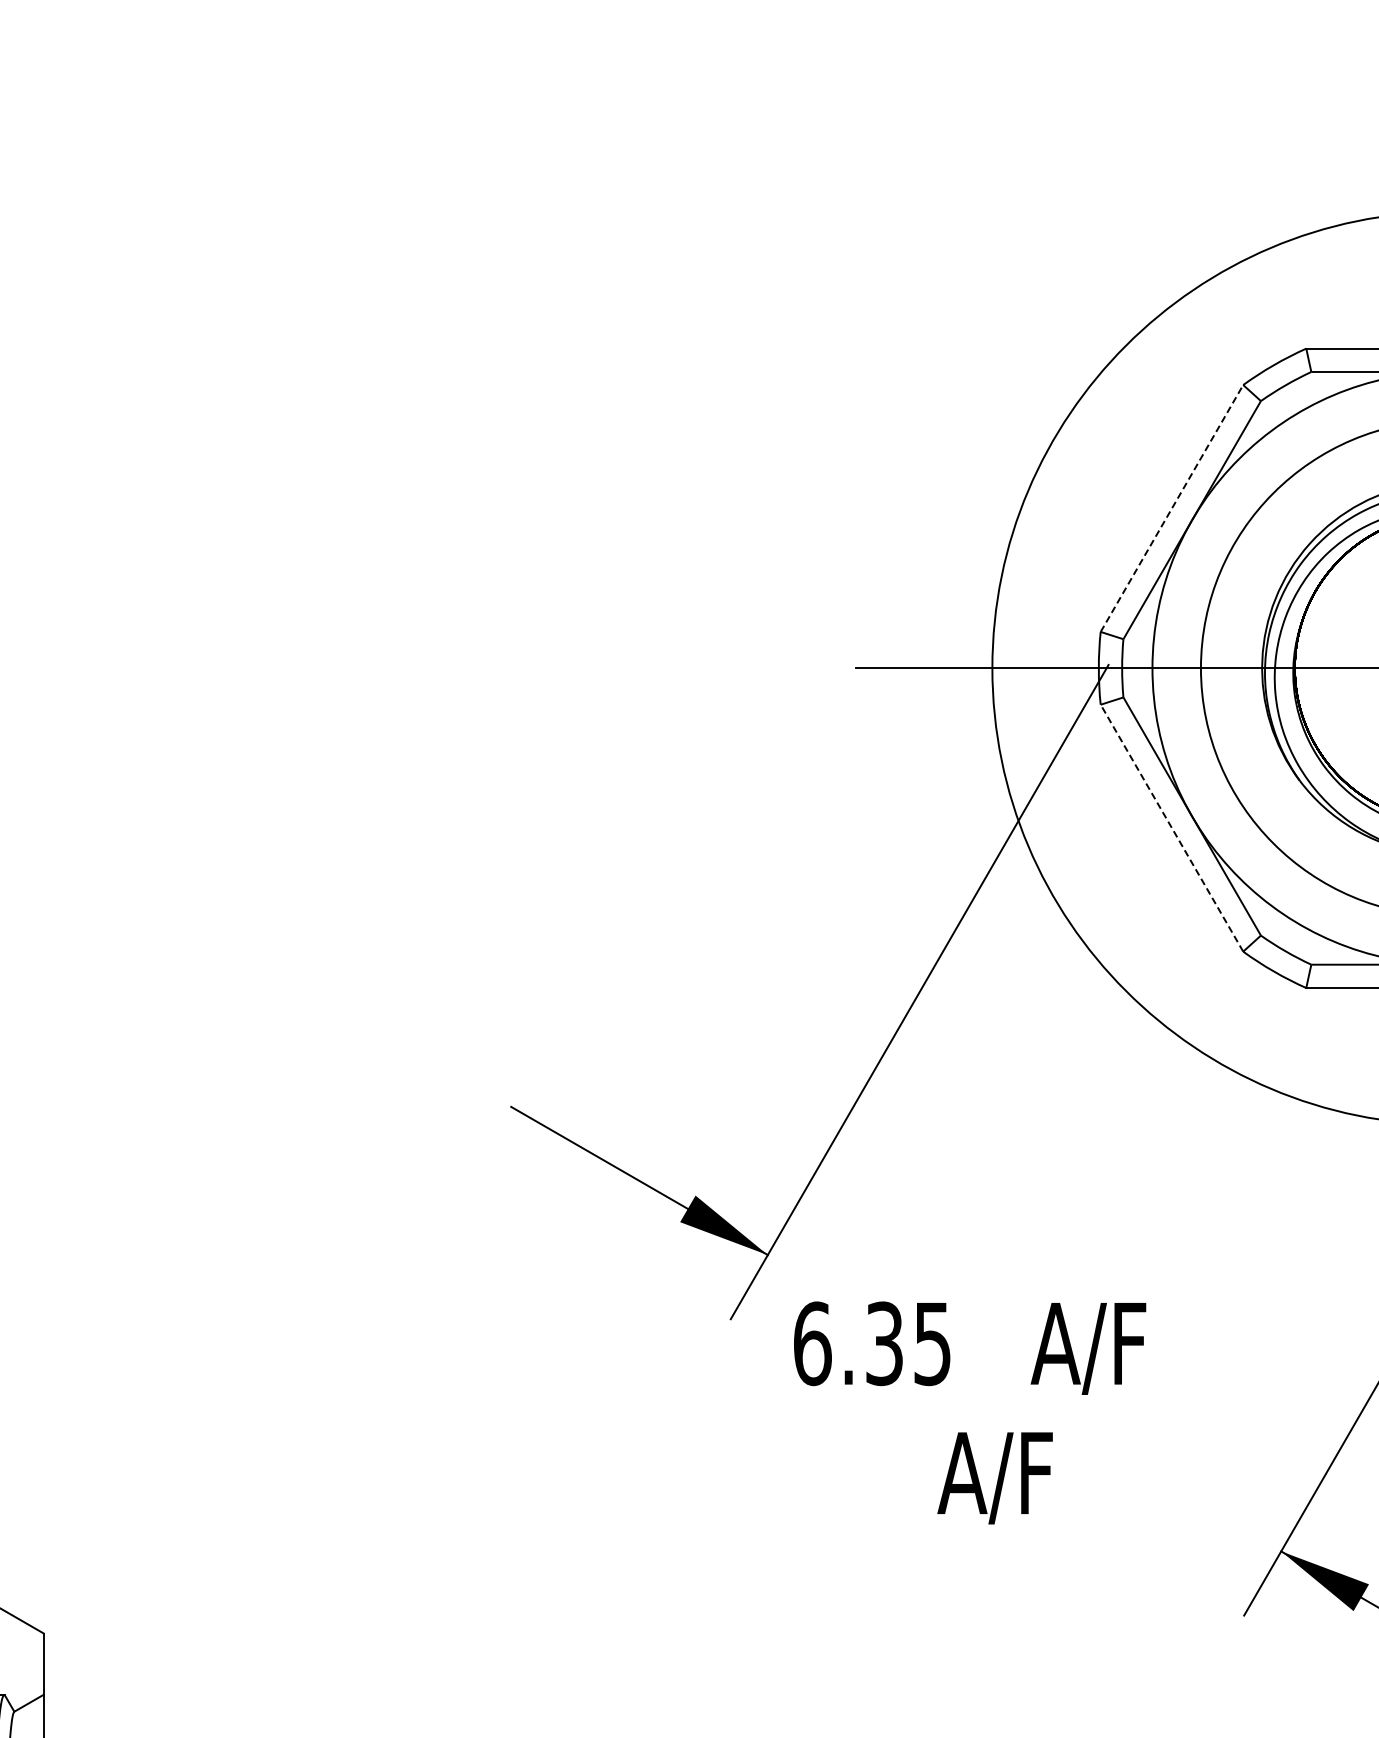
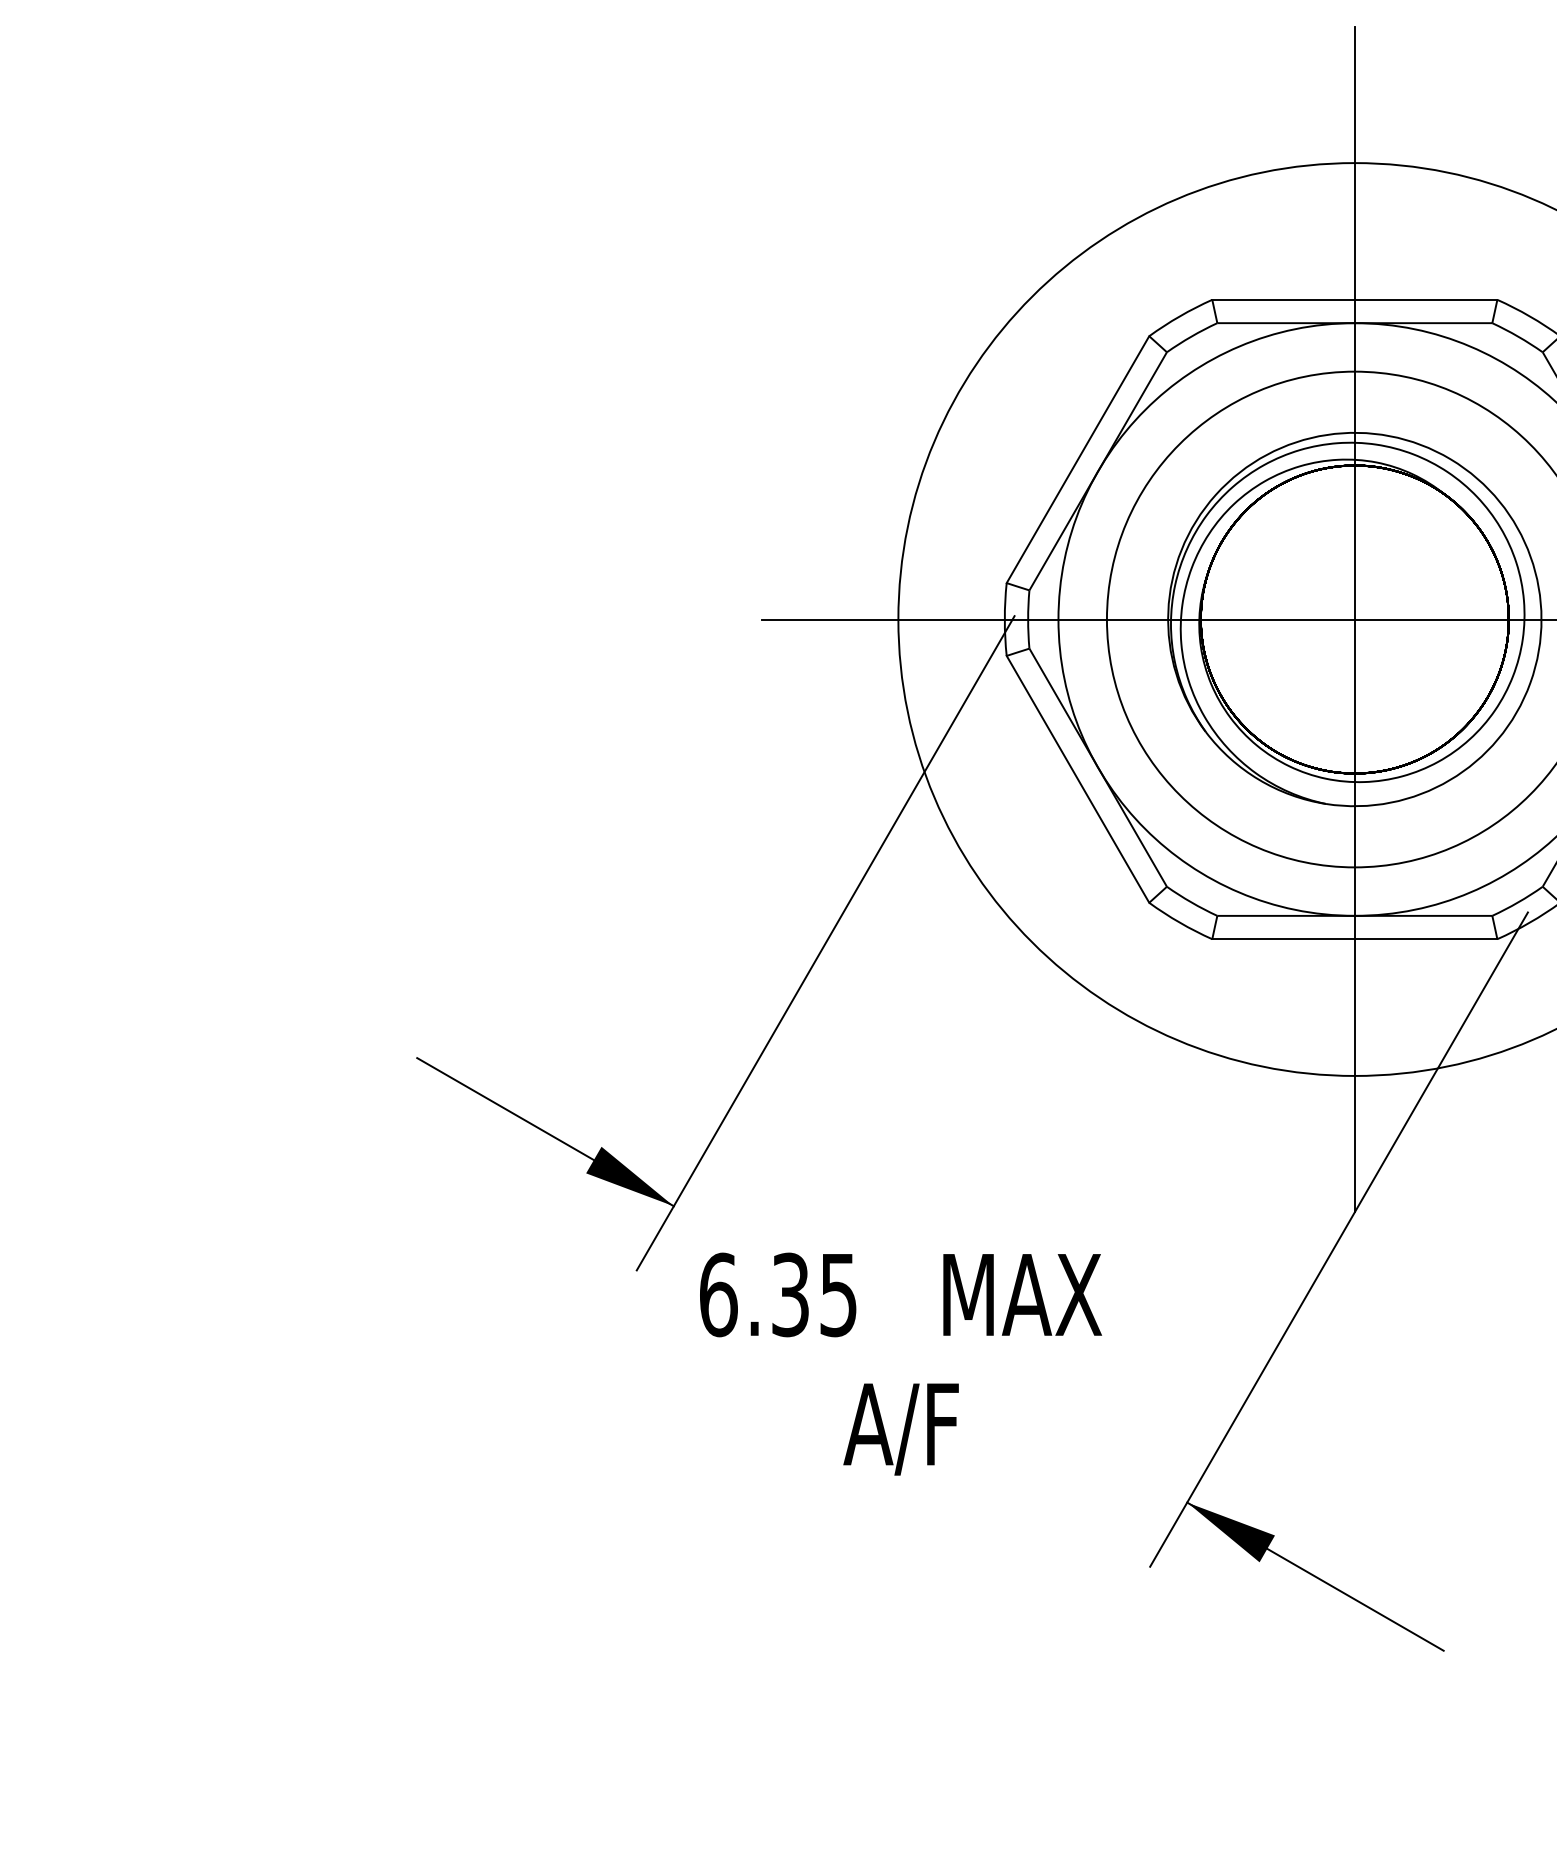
line: (1171, 508) -> (1077, 459), dashed -> solid
line: (1171, 828) -> (1077, 779), dashed -> solid
text: (1113, 1349) -> (1019, 1300), A/F -> MAX

